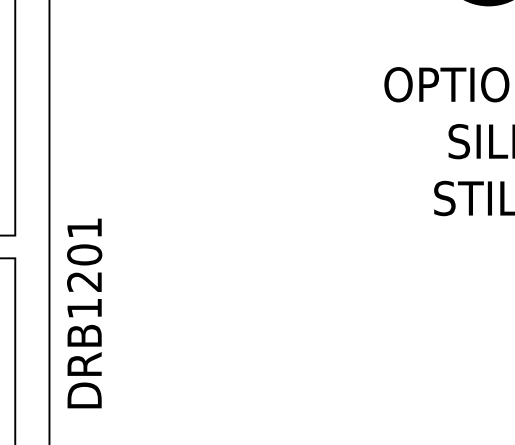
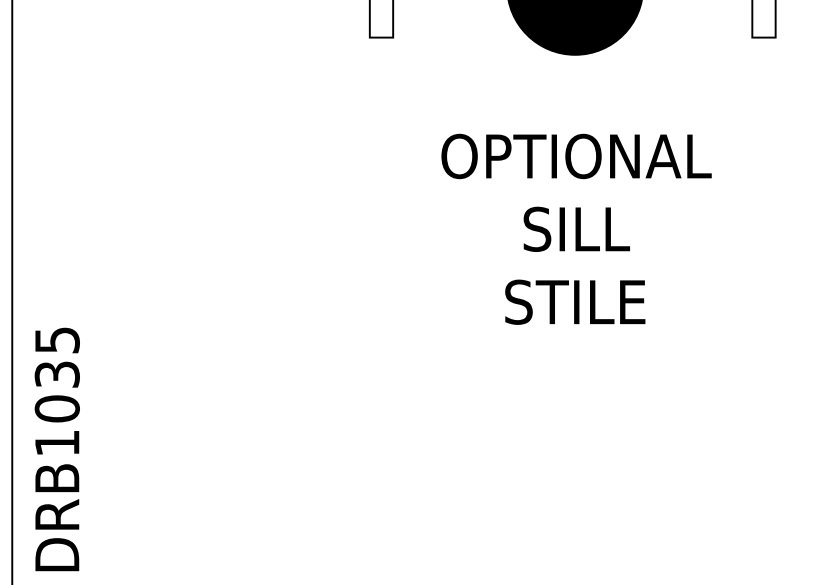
text: (83, 254) -> (56, 374), DRB1201 -> DRB1035

